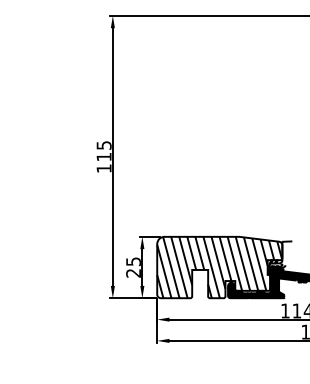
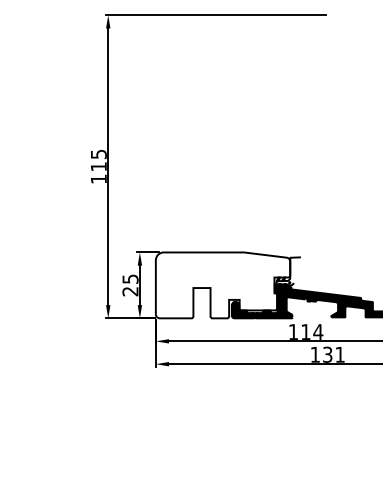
hatch: (219, 267) -> (222, 285), removed

